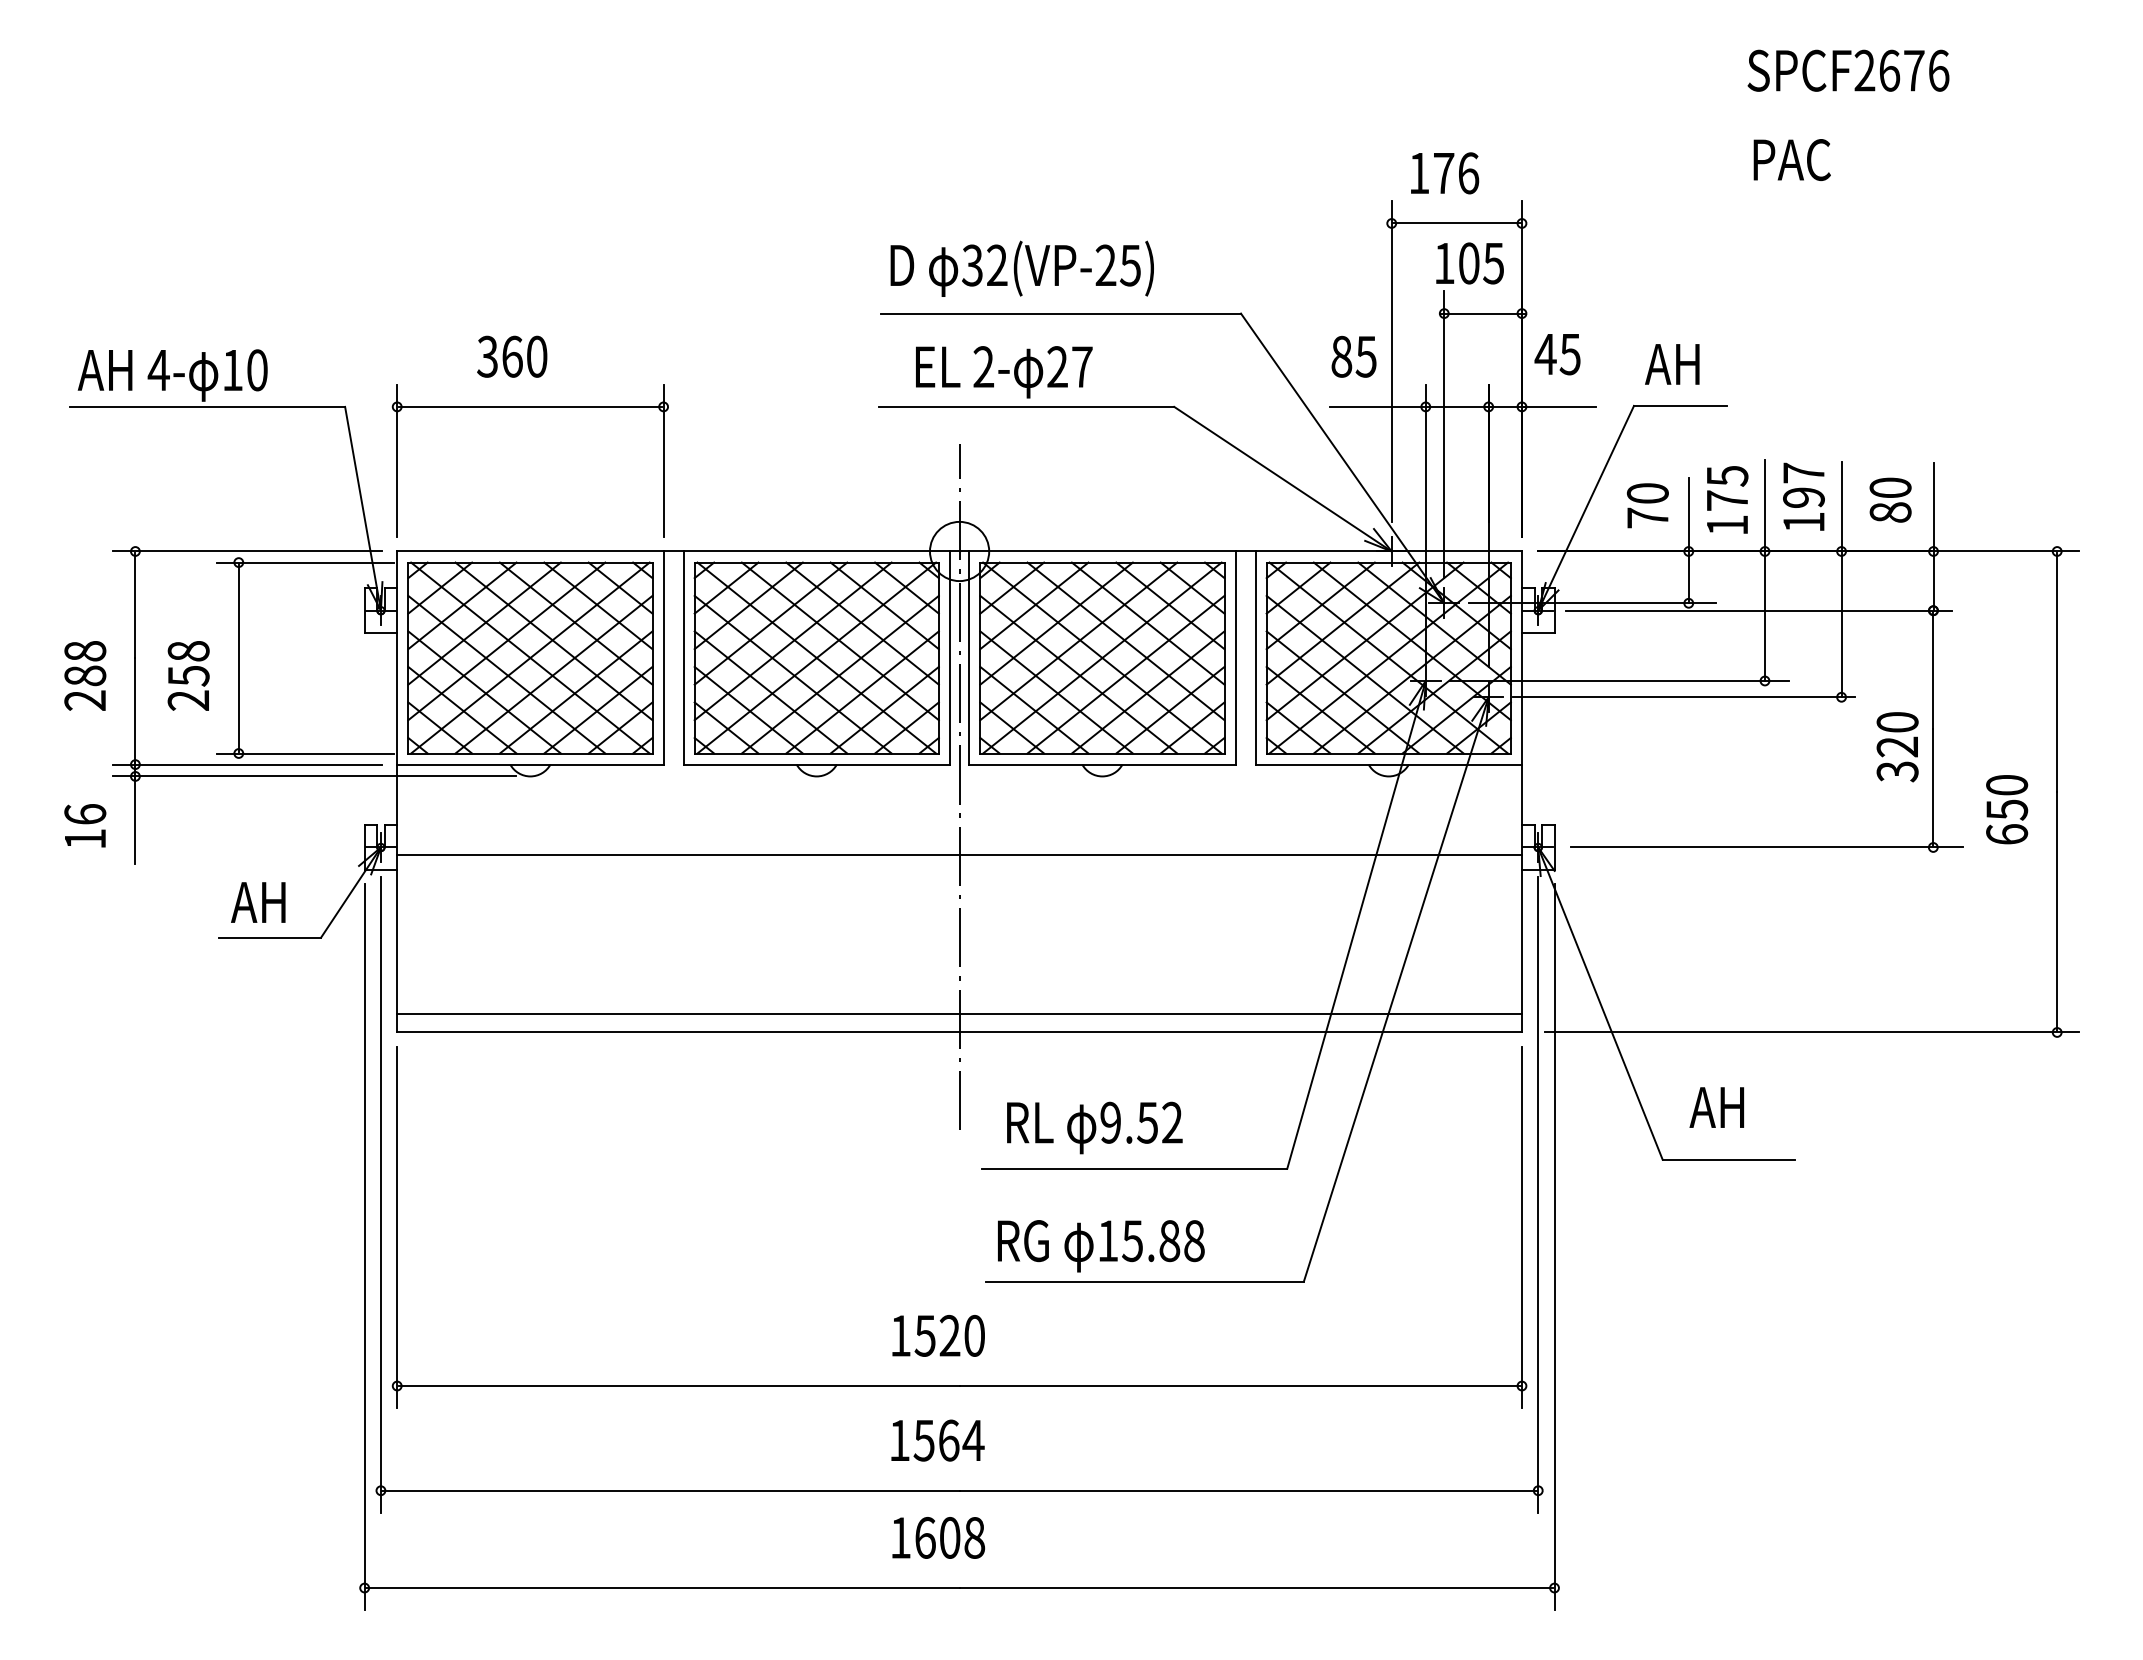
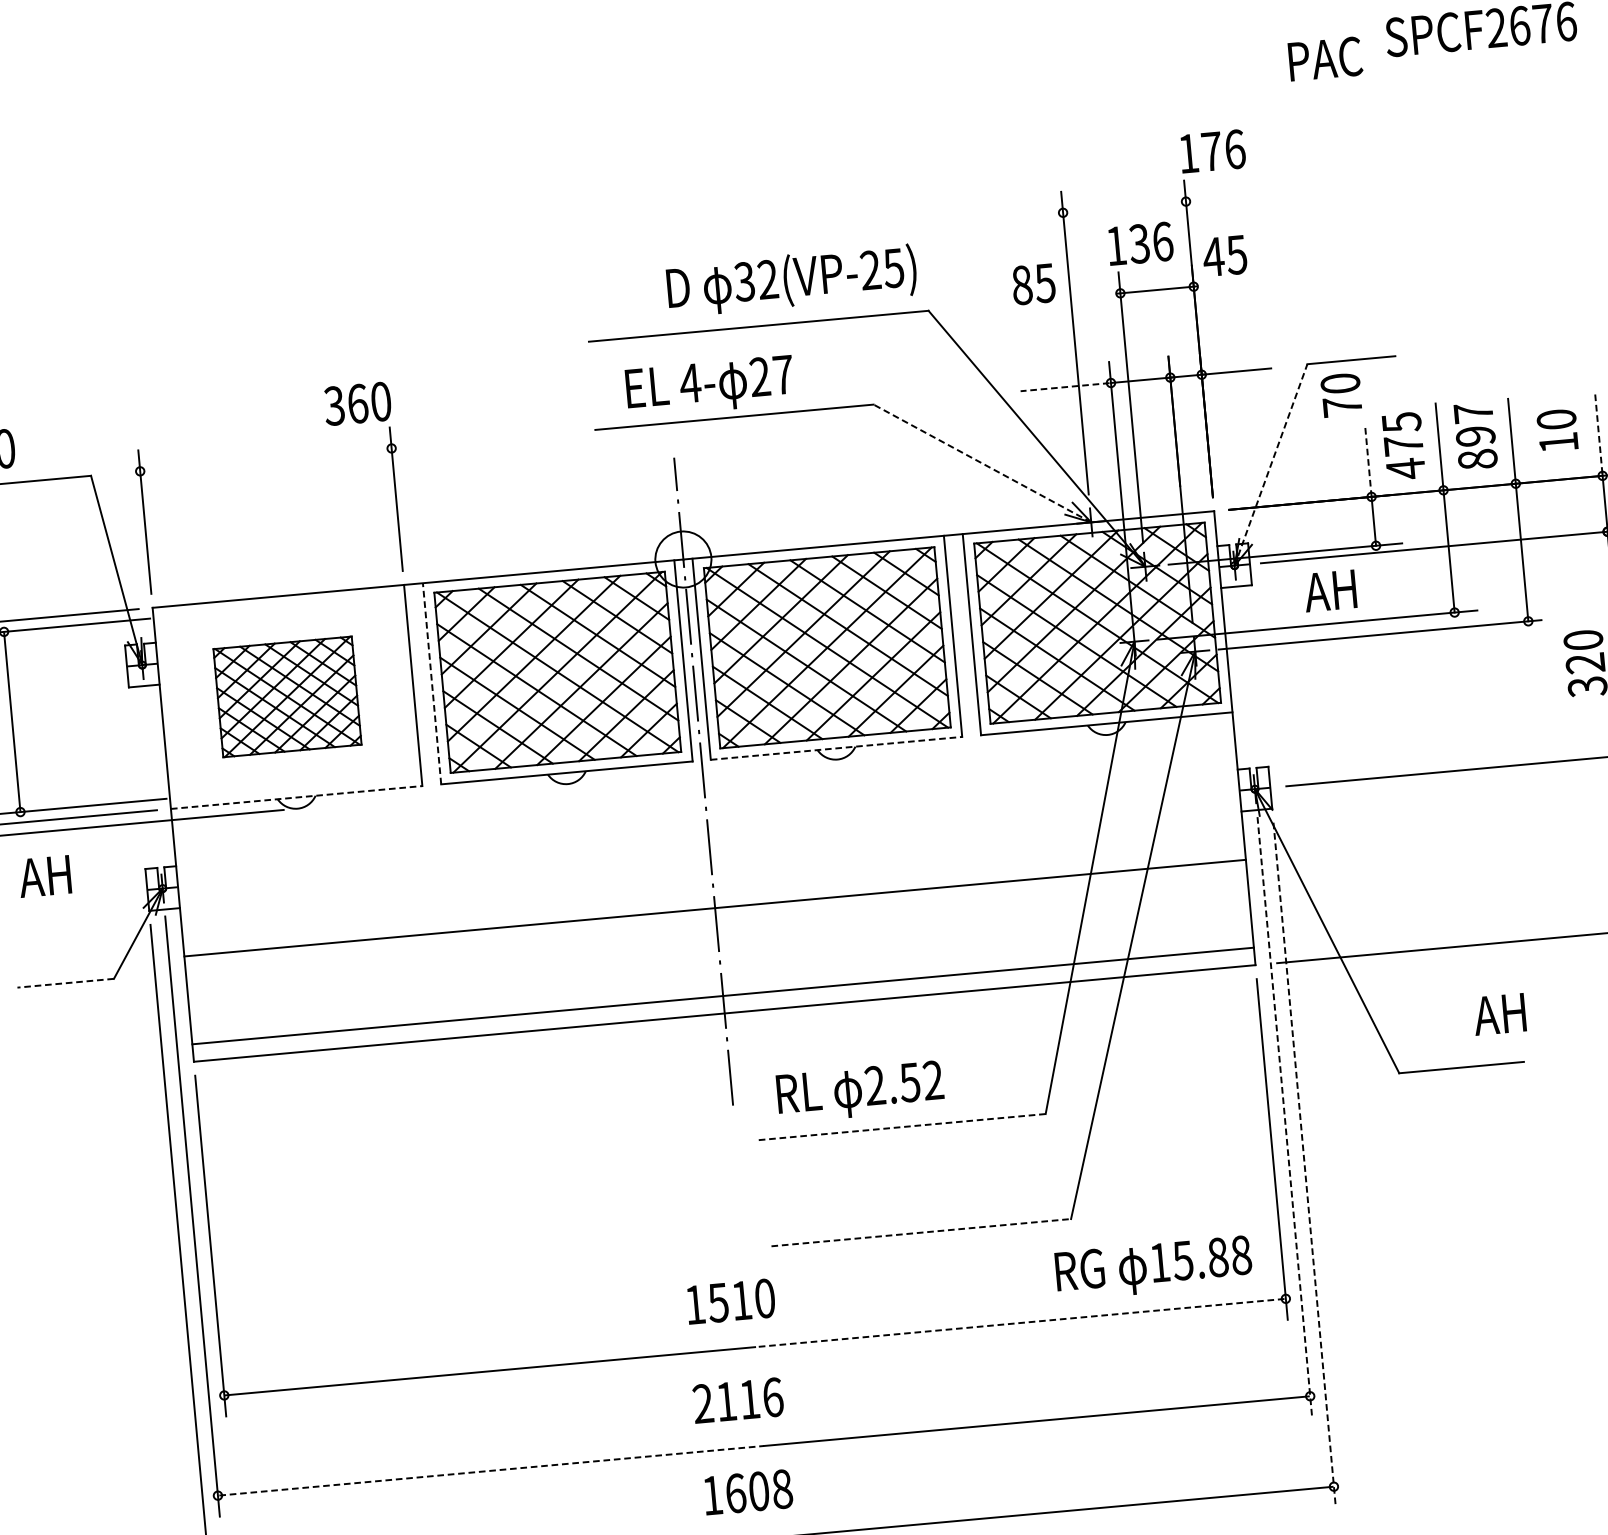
text: (1791, 159) -> (1324, 58), moved
text: (1445, 173) -> (1213, 151), moved
line: (1456, 223) -> (1124, 207), removed
text: (1481, 263) -> (1151, 242), 105 -> 136
text: (1021, 268) -> (791, 280), moved
text: (1557, 354) -> (1224, 256), moved
text: (512, 356) -> (357, 403), moved
text: (1353, 356) -> (1033, 284), moved
text: (1672, 364) -> (1330, 591), moved
text: (983, 366) -> (690, 382), 2- -> 4-
line: (530, 406) -> (265, 459), removed
line: (1376, 406) -> (1064, 386), solid -> dashed
line: (1283, 479) -> (982, 463), solid -> dashed
text: (1647, 505) -> (1341, 394), moved
line: (1933, 505) -> (1598, 432), solid -> dashed
line: (1586, 507) -> (1271, 464), solid -> dashed
text: (1890, 512) -> (1558, 442), 80 -> 10
line: (1688, 514) -> (1368, 461), solid -> dashed
text: (1803, 522) -> (1477, 459), 197 -> 897
text: (1727, 525) -> (1405, 469), 175 -> 475
part: (530, 657) -> (287, 696), size x0.6
line: (683, 658) -> (432, 684), solid -> dashed
line: (530, 764) -> (296, 797), solid -> dashed
line: (1102, 764) -> (836, 748), solid -> dashed
line: (959, 854) -> (715, 907), moved
text: (258, 902) -> (45, 876), moved
line: (269, 937) -> (65, 983), solid -> dashed
text: (1716, 1107) -> (1499, 1014), moved
text: (1110, 1122) -> (874, 1085), 9.52 -> 2.52
line: (1134, 1168) -> (901, 1126), solid -> dashed
line: (1538, 1195) -> (1285, 1117), solid -> dashed
text: (1101, 1246) -> (1154, 1268), moved
line: (1554, 1247) -> (1304, 1165), solid -> dashed
line: (1145, 1281) -> (921, 1232), solid -> dashed
text: (949, 1335) -> (741, 1300), 1520 -> 1510
line: (1239, 1386) -> (1019, 1323), solid -> dashed
text: (936, 1440) -> (737, 1400), 1564 -> 2116
line: (671, 1490) -> (492, 1470), solid -> dashed

